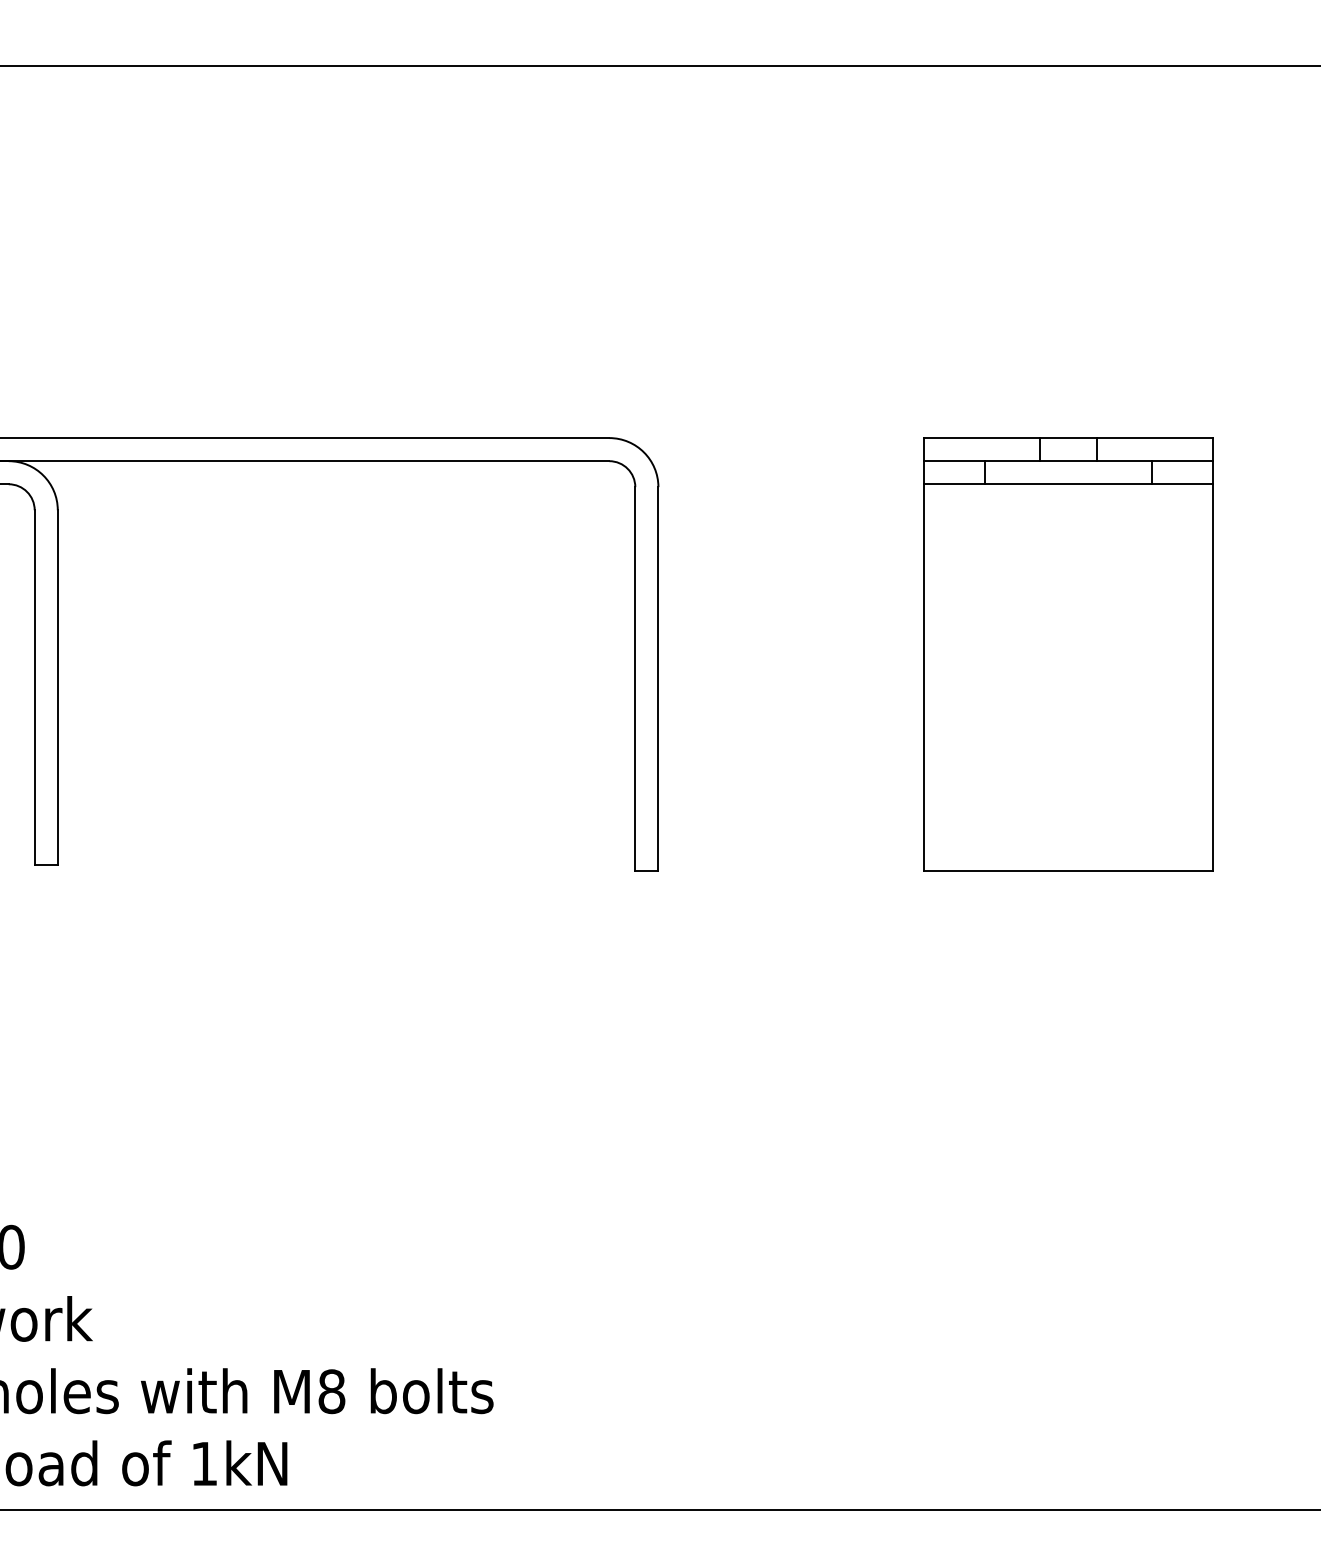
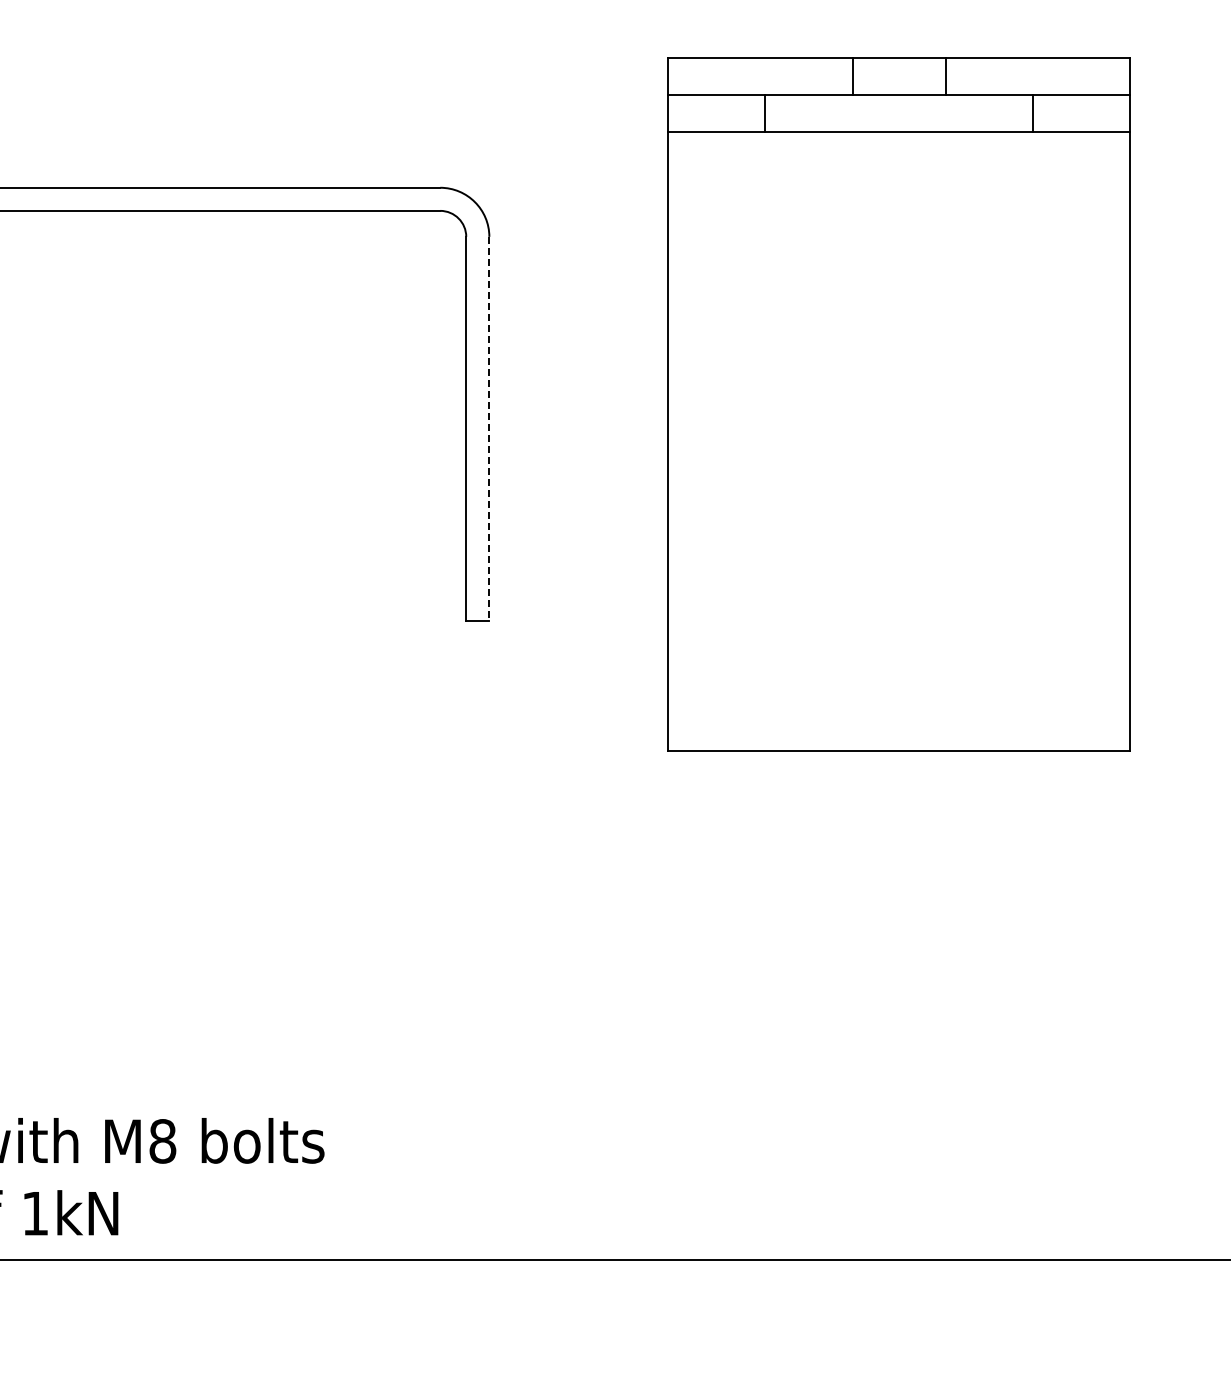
part: (1068, 654) -> (899, 404), size x1.6
line: (658, 679) -> (489, 429), solid -> dashed

